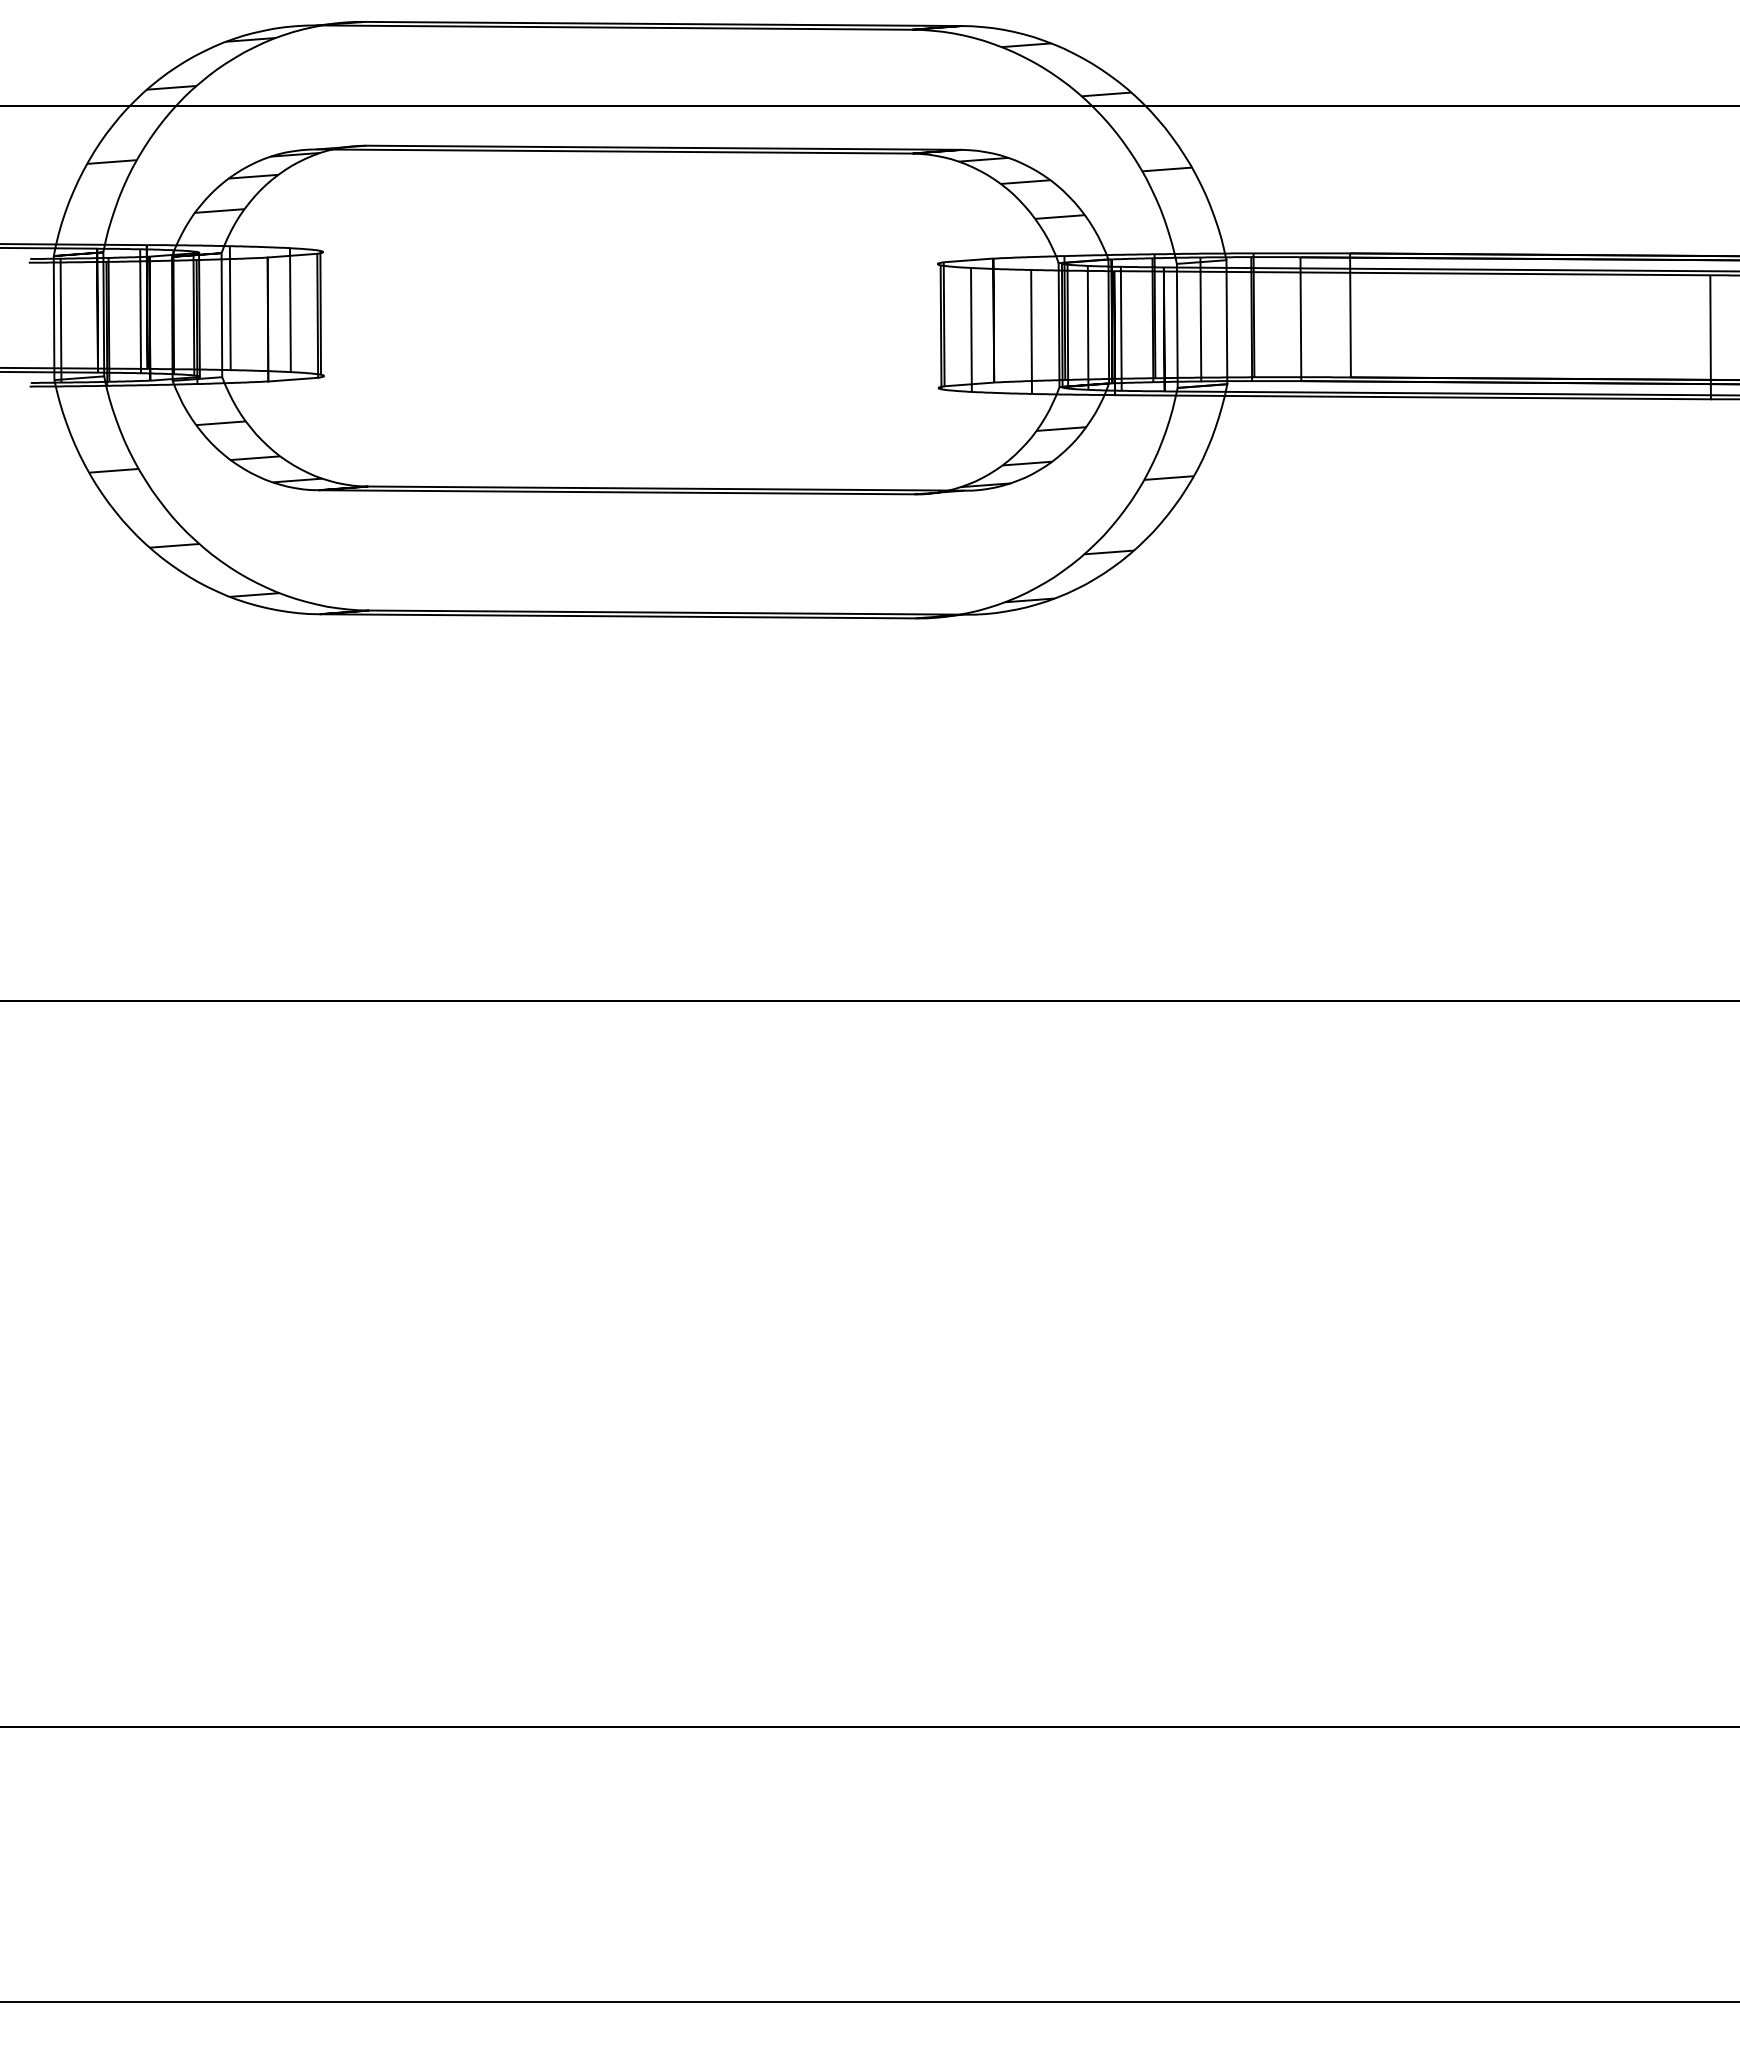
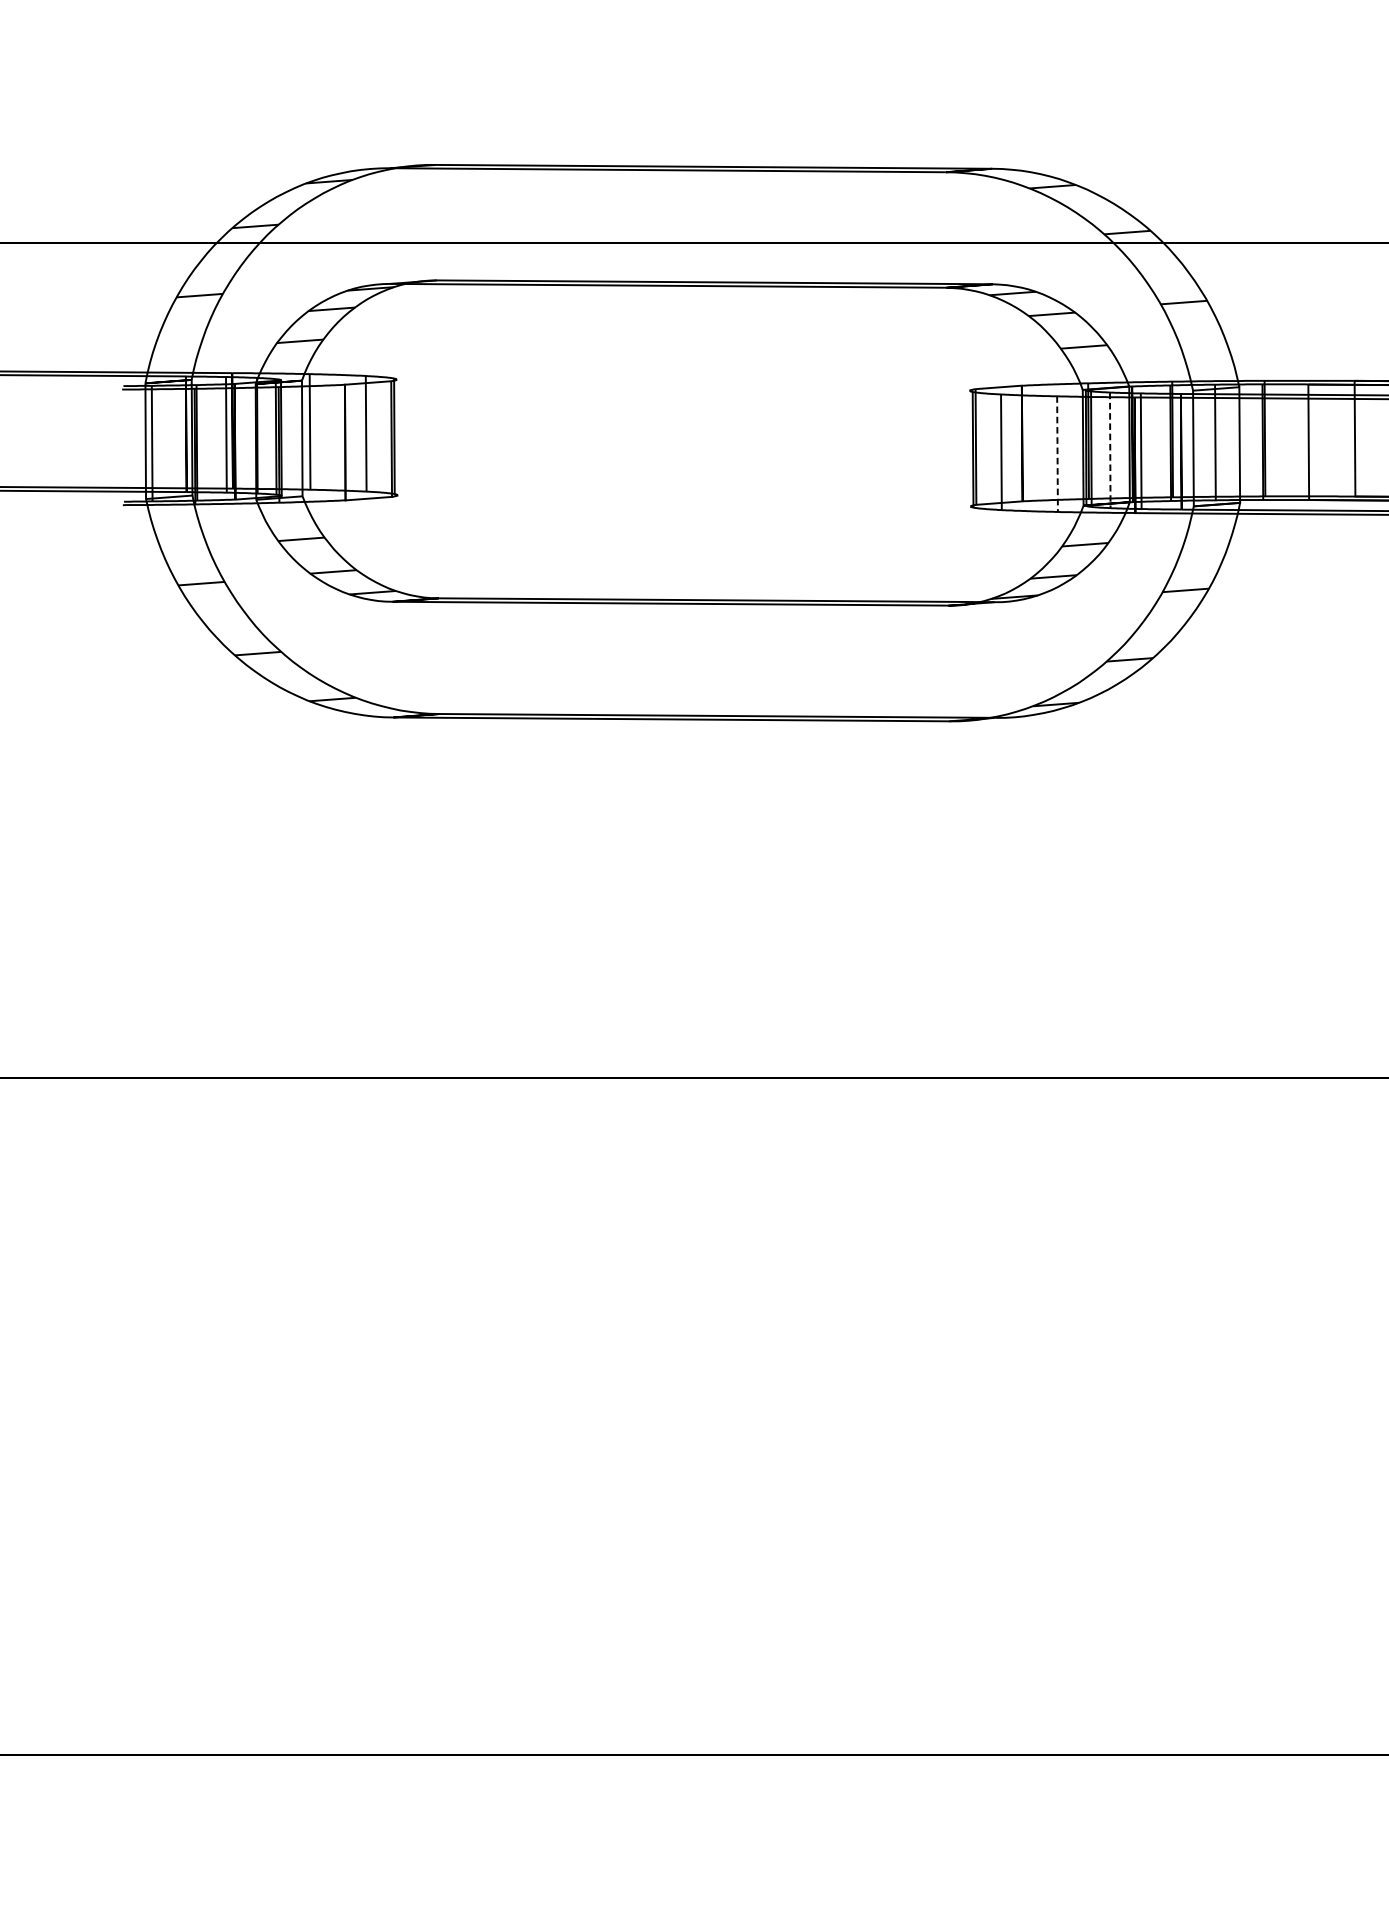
line: (1088, 327) -> (1110, 449), solid -> dashed
line: (1031, 332) -> (1057, 454), solid -> dashed

